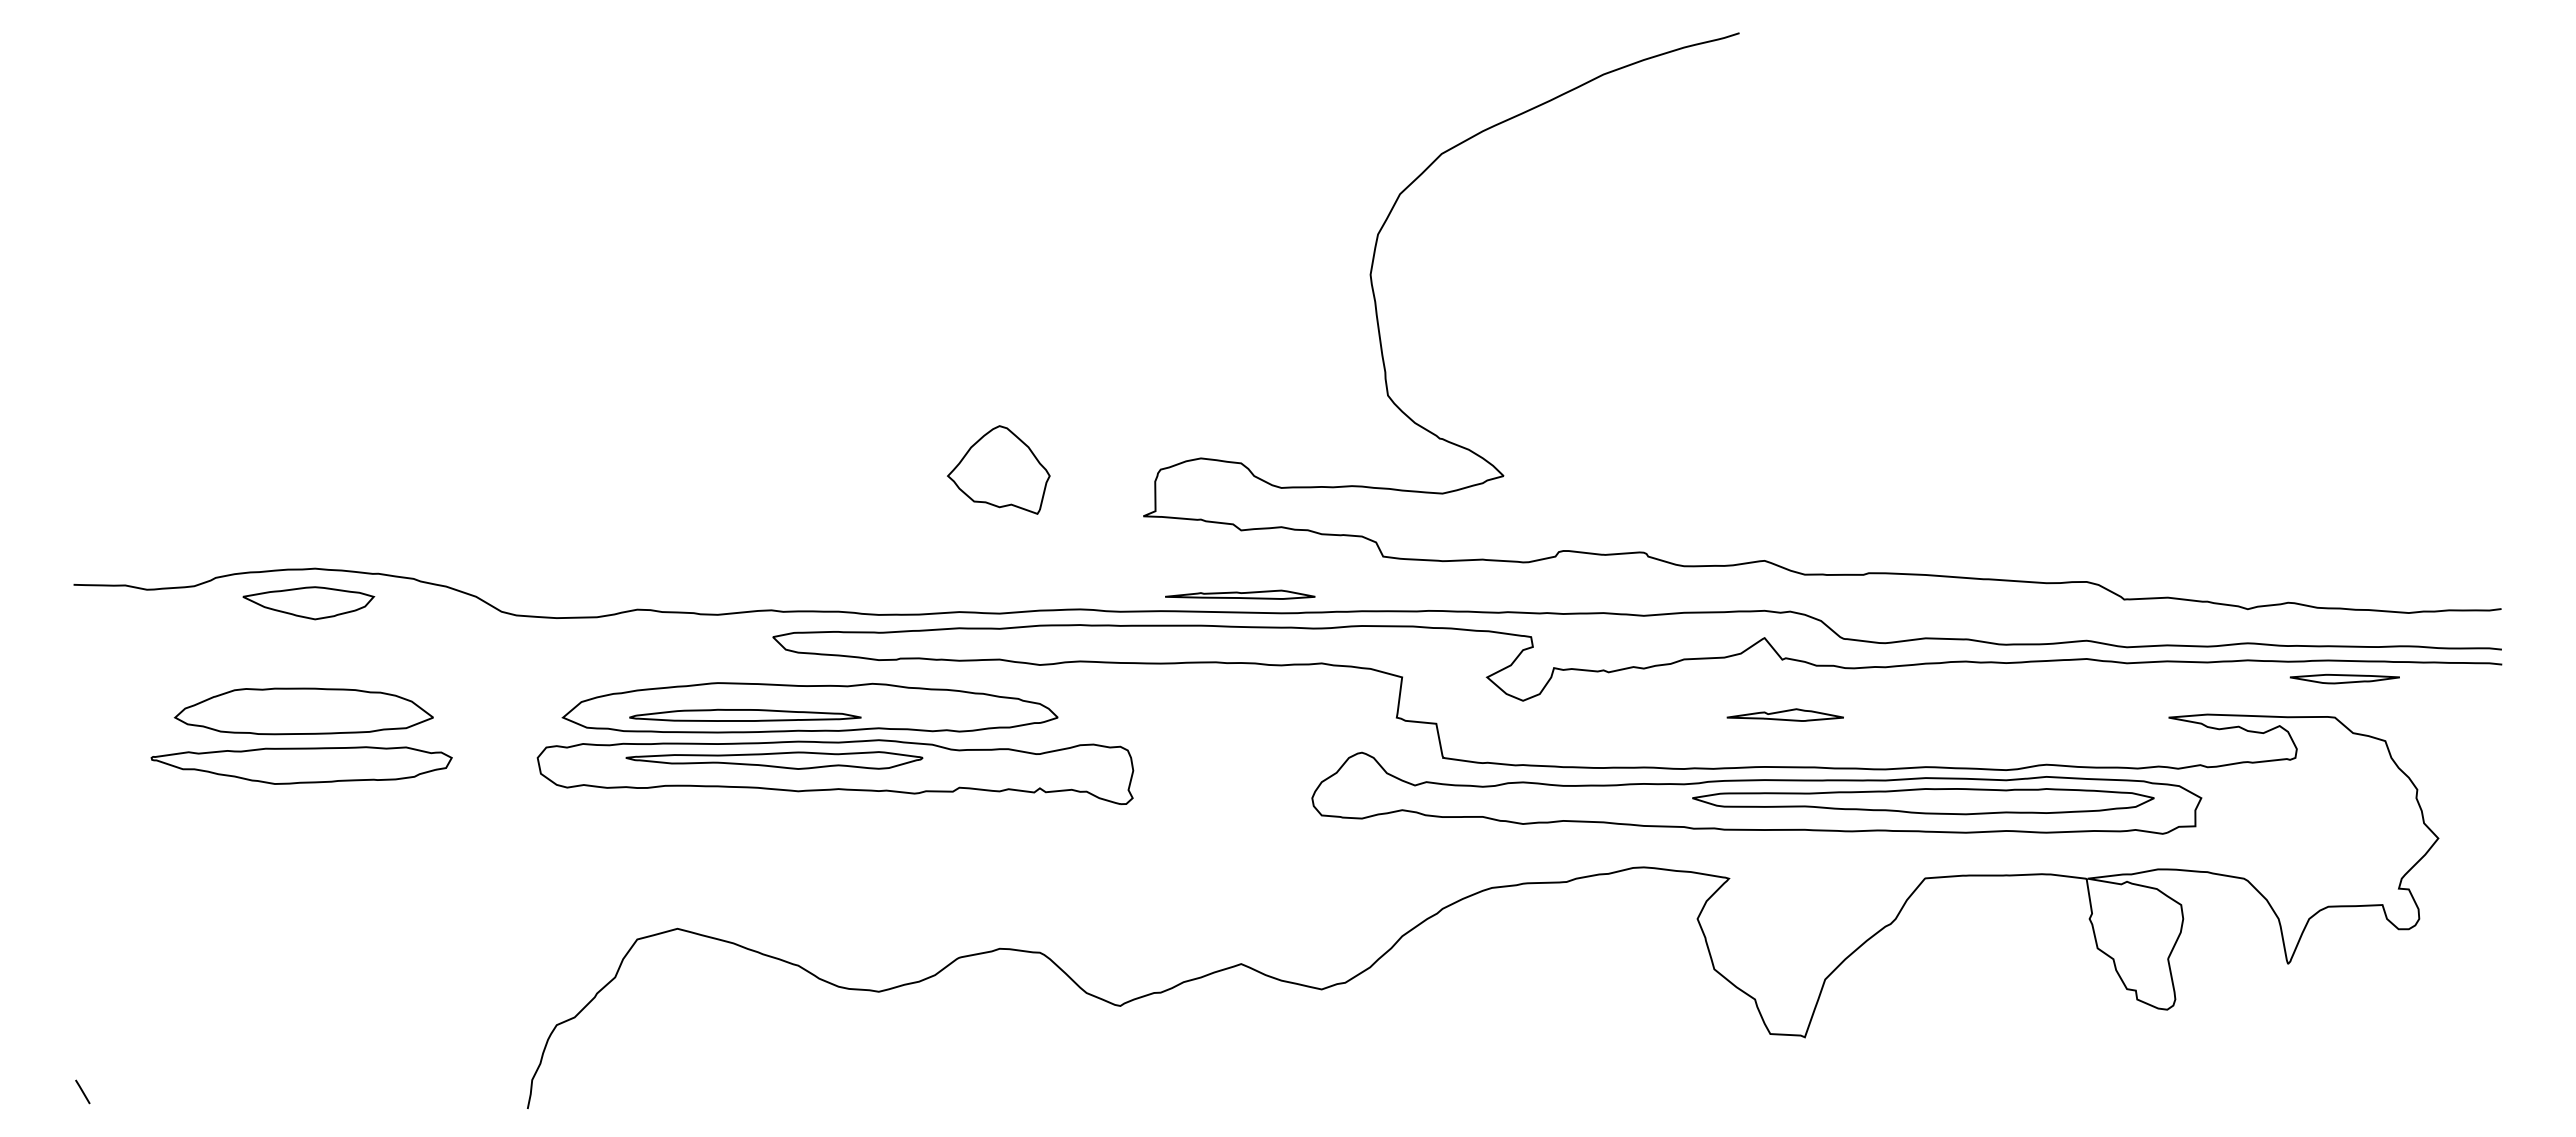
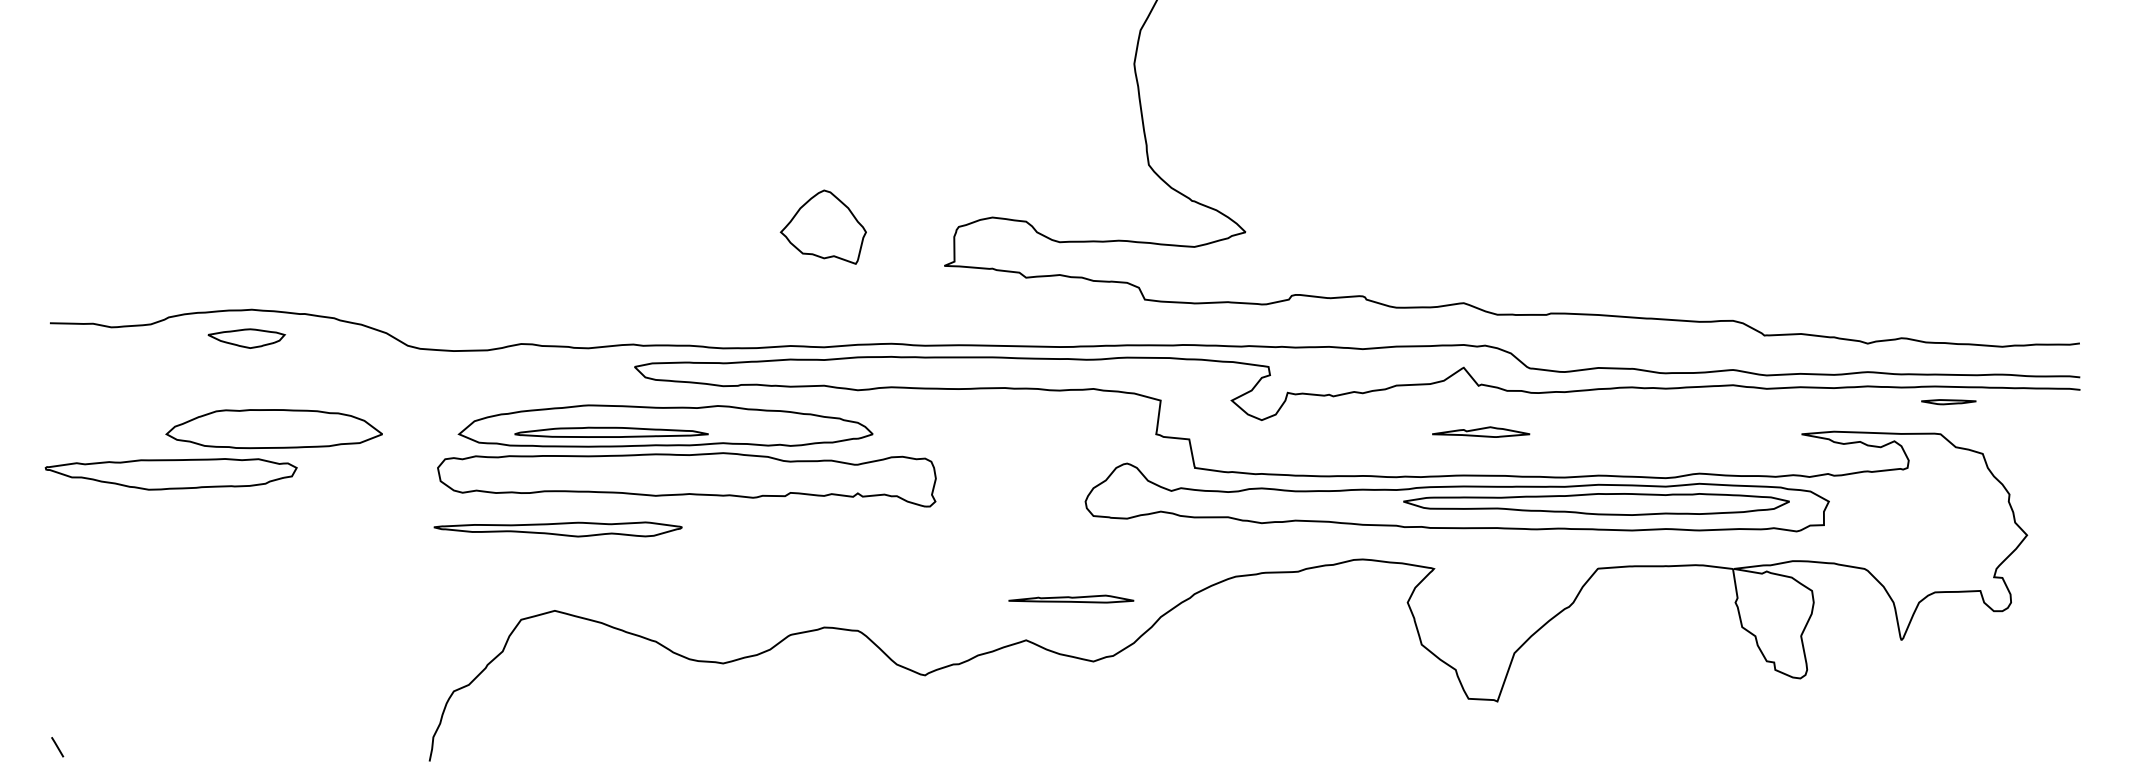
part: (1240, 594) -> (1071, 598), moved
part: (308, 603) -> (246, 338), size x0.7
part: (2344, 679) -> (1948, 402), size x0.6
part: (303, 711) -> (273, 429), moved
part: (774, 760) -> (558, 529), moved
part: (301, 765) -> (171, 474), moved

